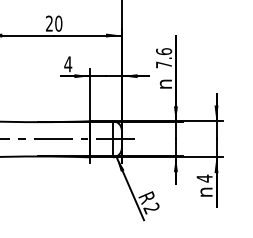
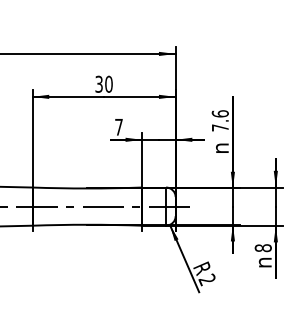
text: (48, 23) -> (98, 84), 20 -> 30
text: (67, 64) -> (118, 127), 4 -> 7
text: (203, 178) -> (262, 248), 4 -> 8

